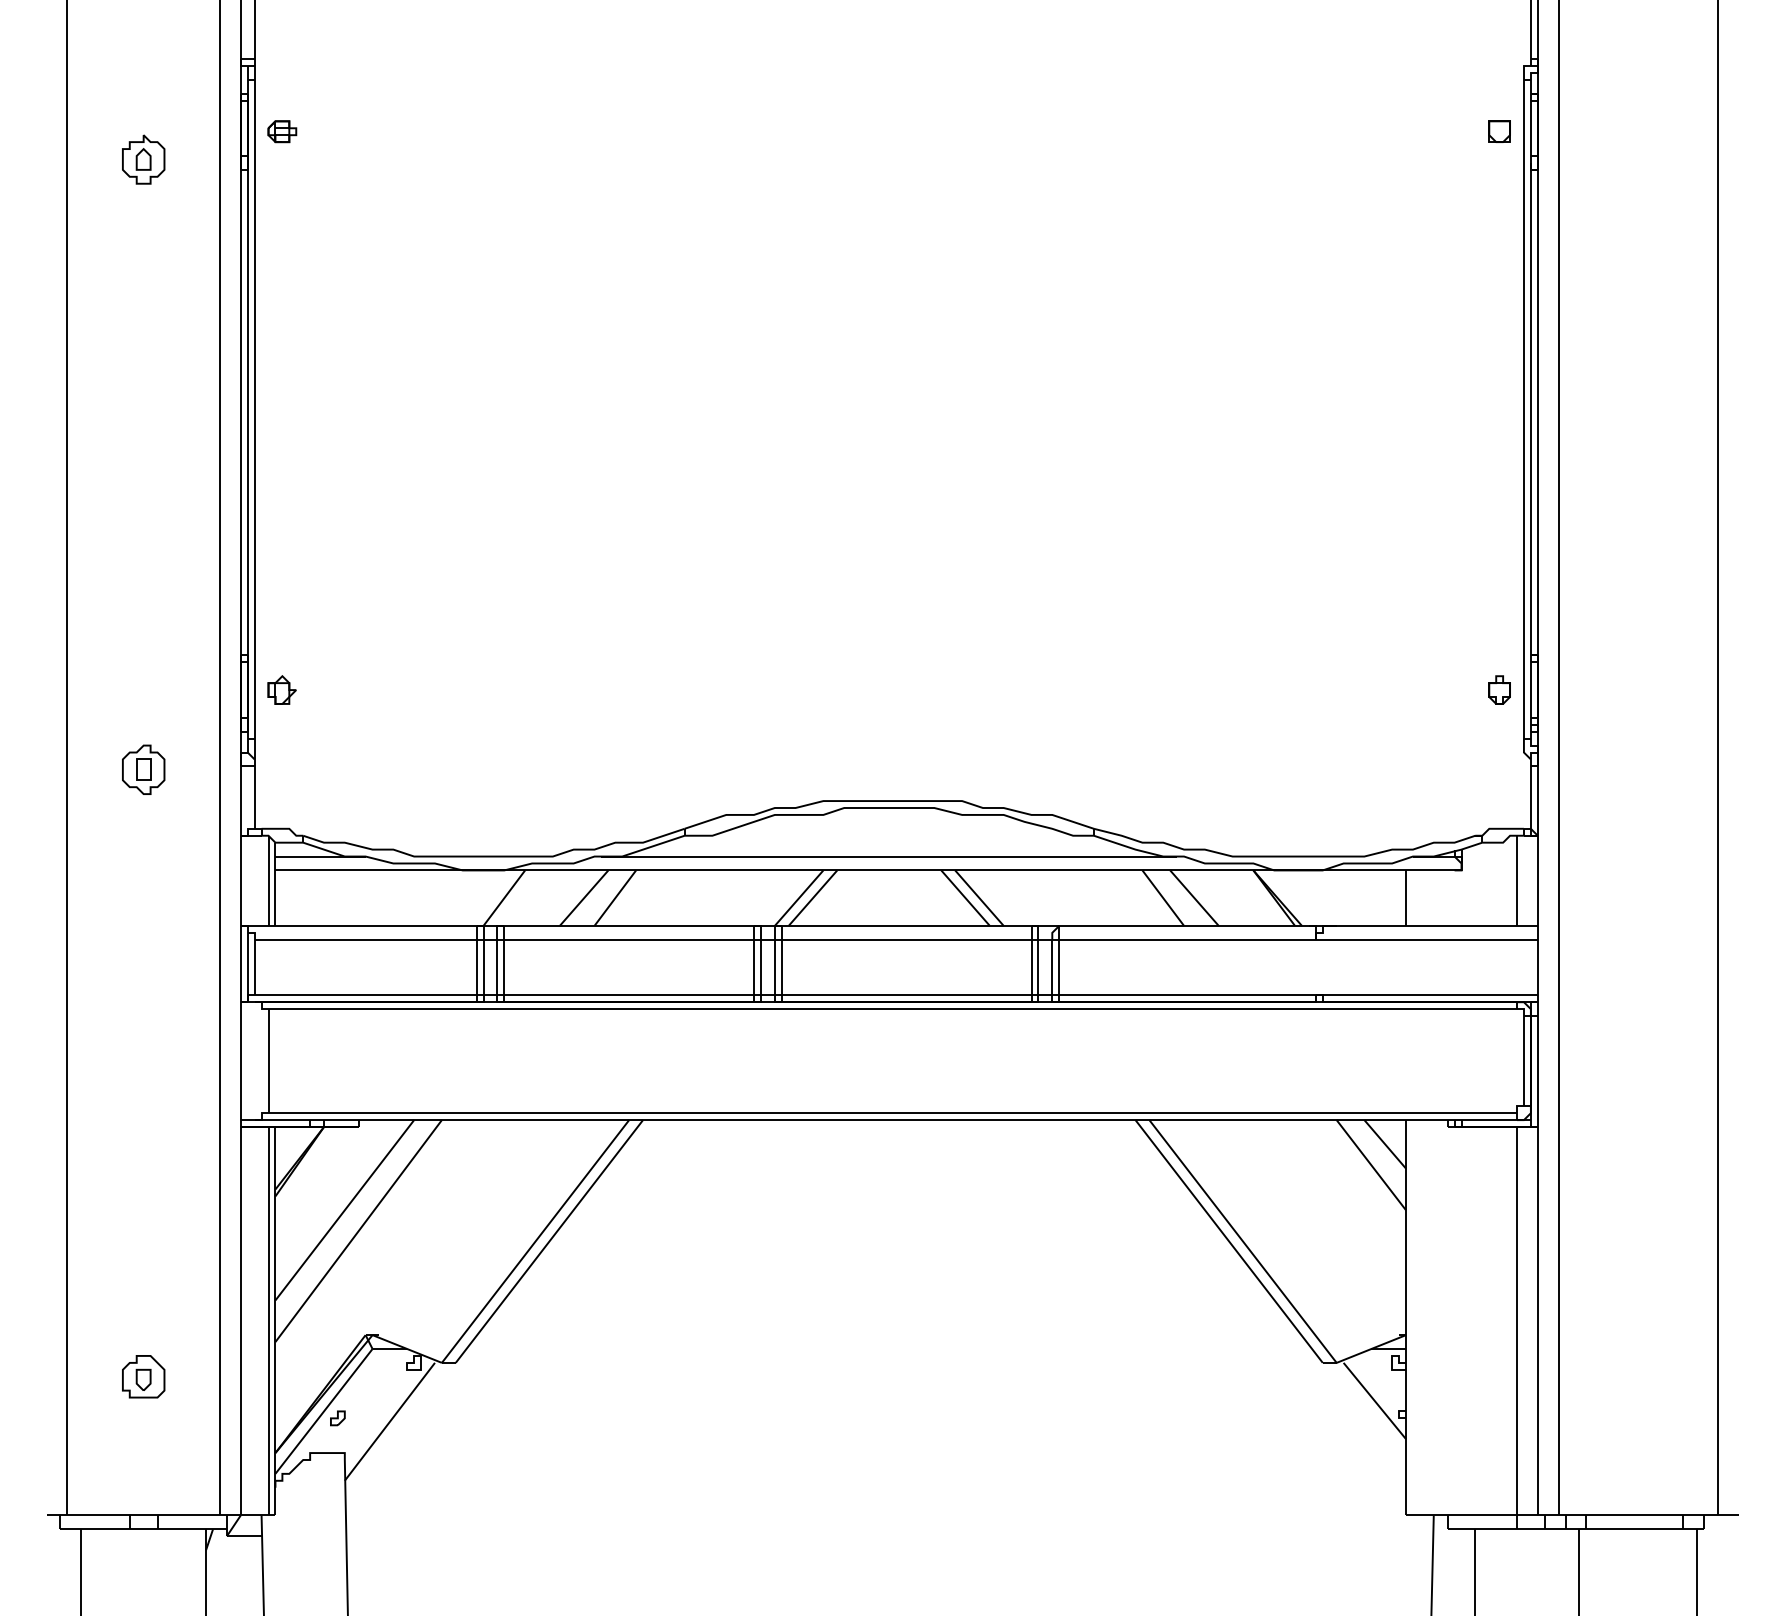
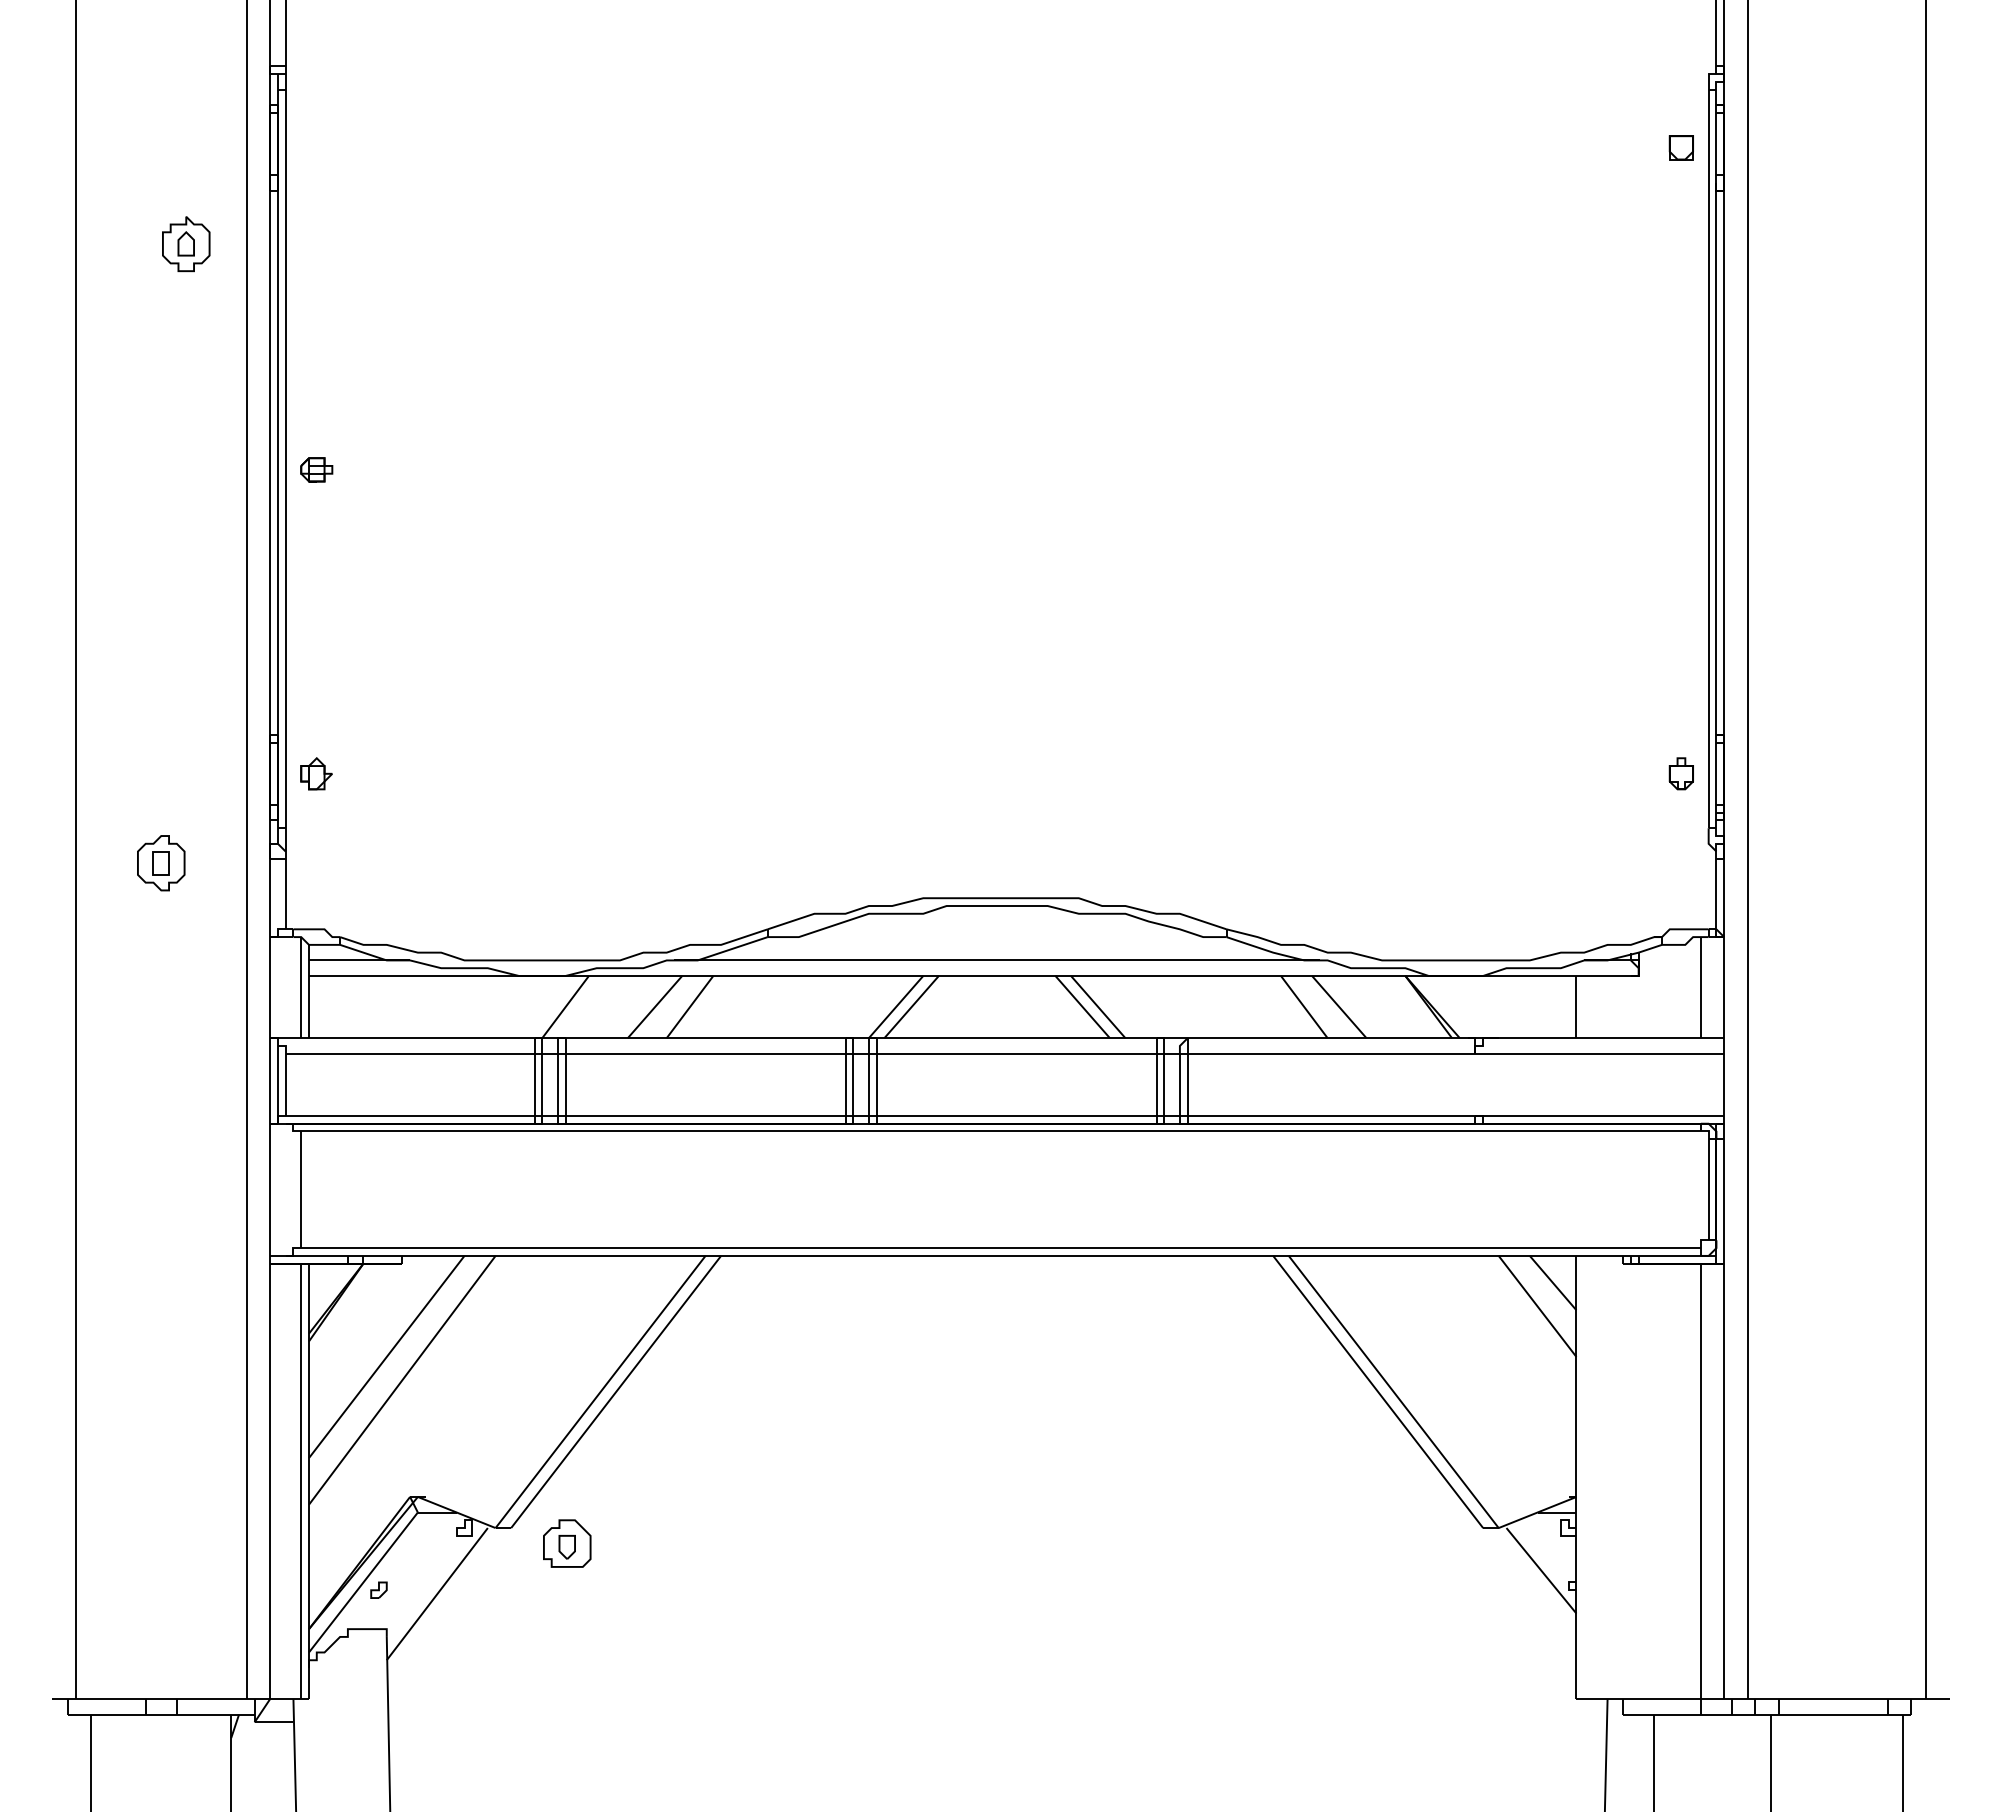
part: (282, 131) -> (316, 469), moved
part: (143, 159) -> (186, 244), moved
part: (143, 1376) -> (567, 1543), moved

